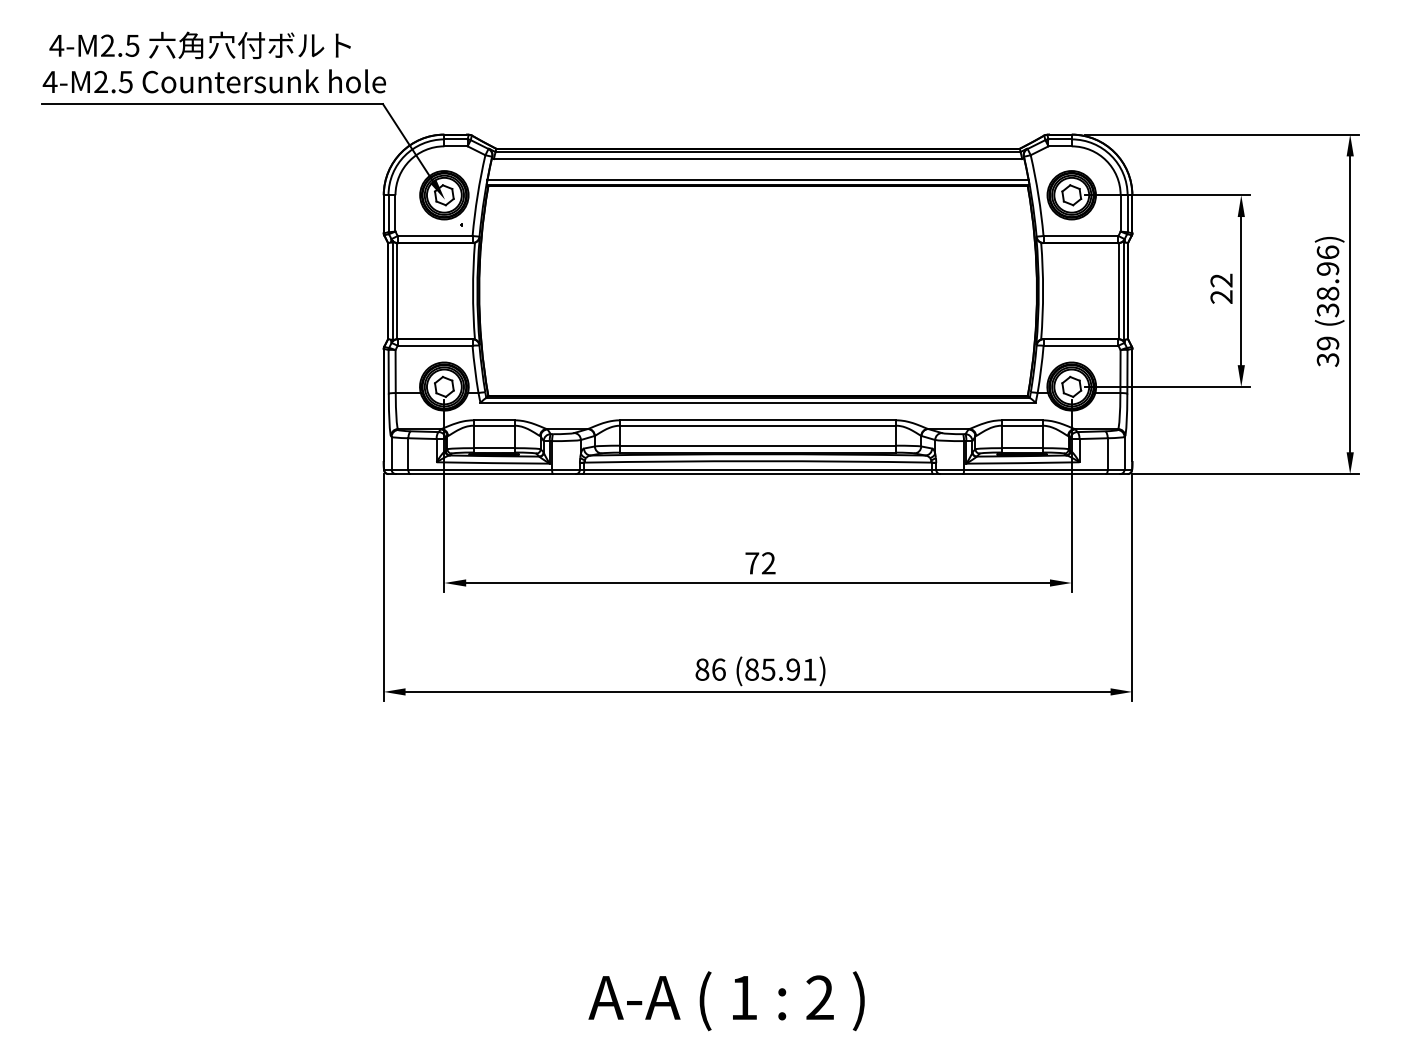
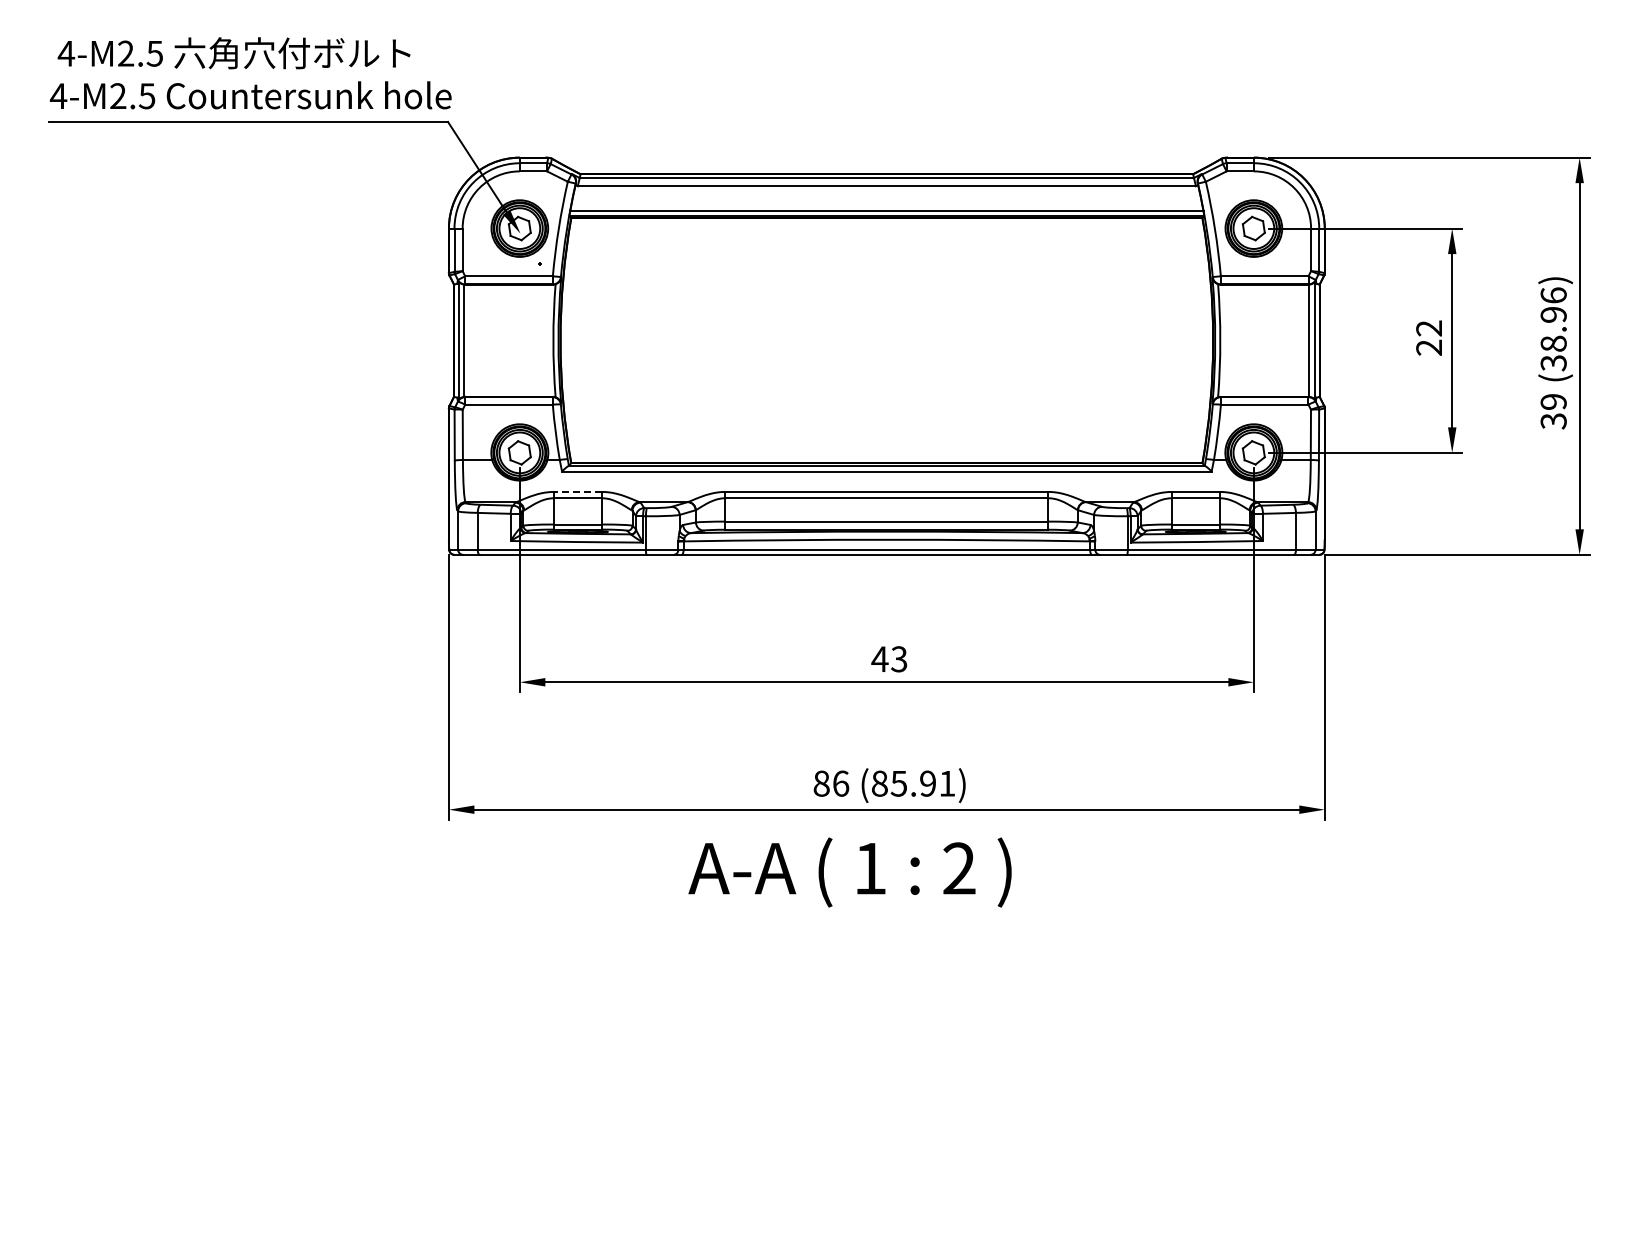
line: (493, 419) -> (577, 491), solid -> dashed
text: (760, 563) -> (889, 659), 72 -> 43
text: (726, 1001) -> (849, 872), moved

